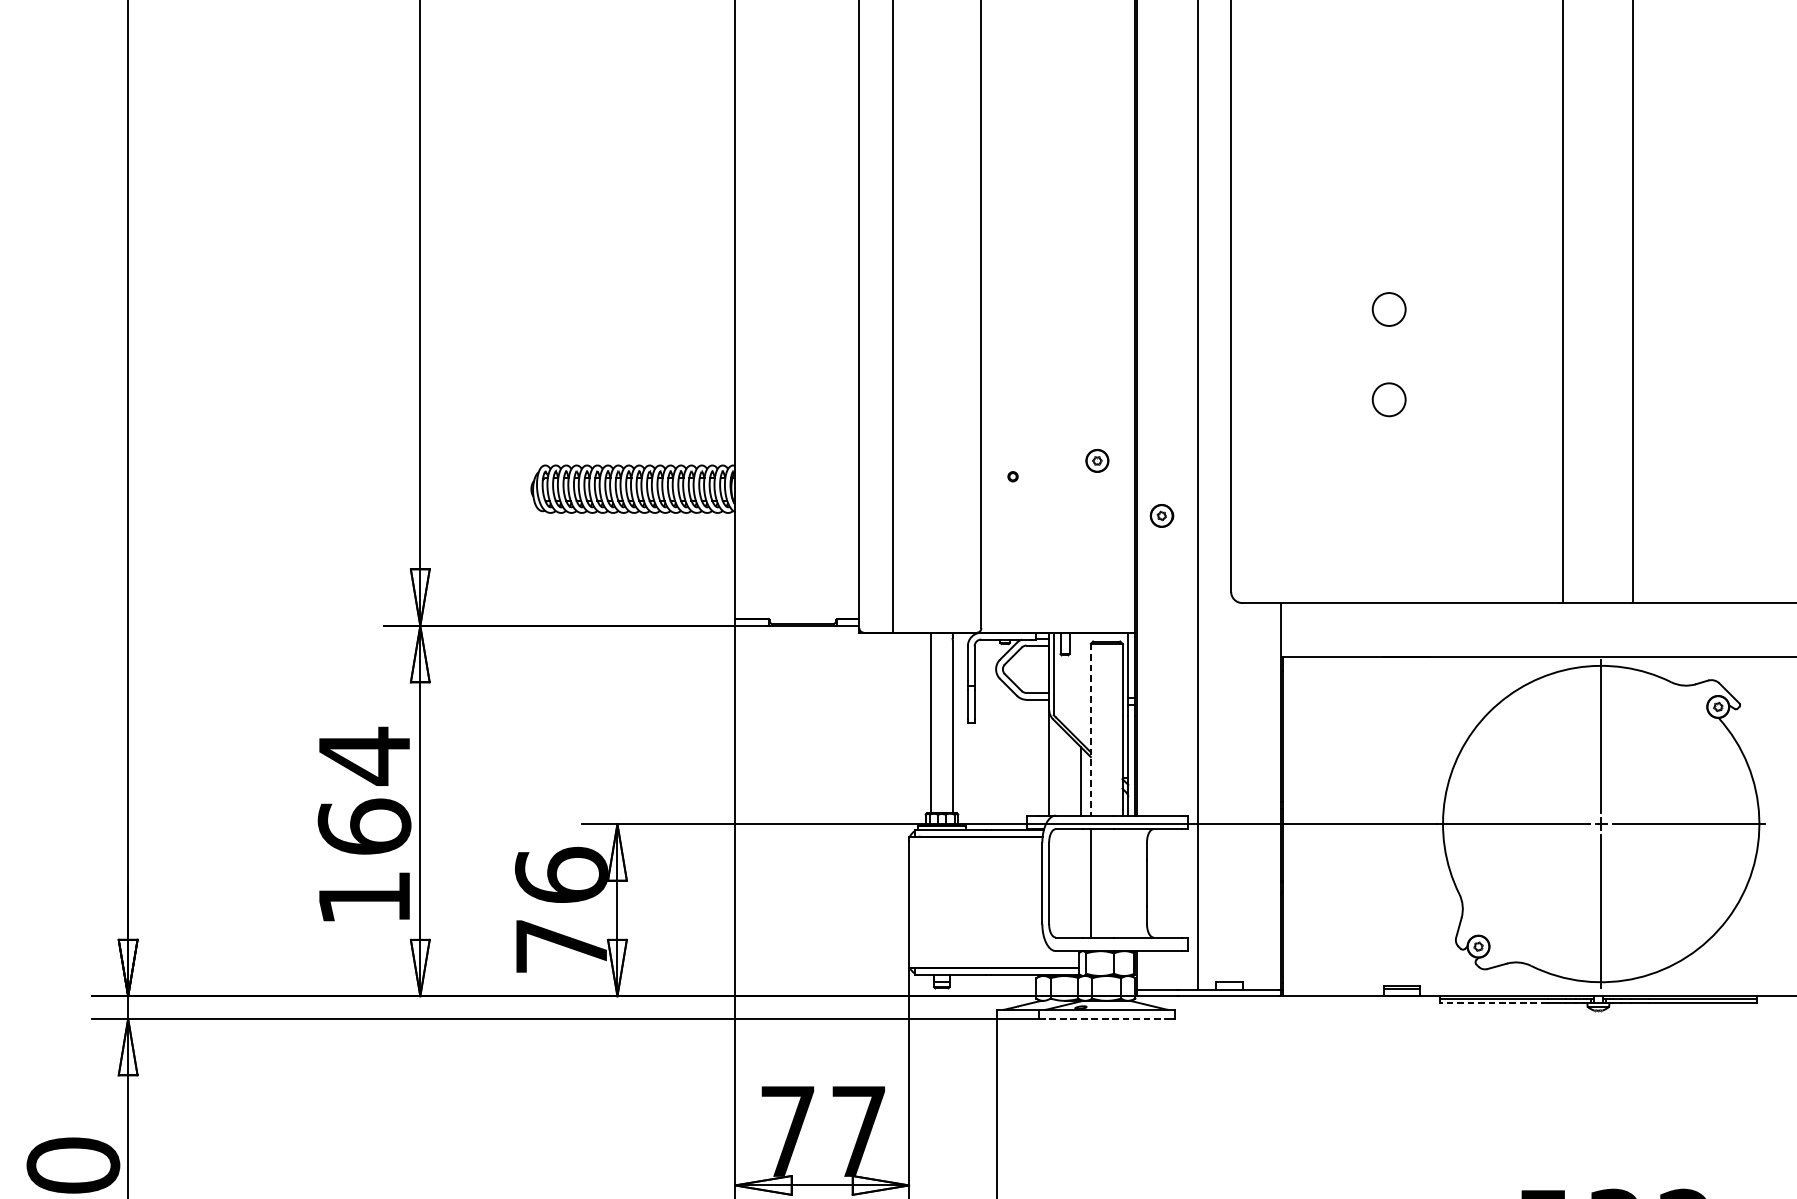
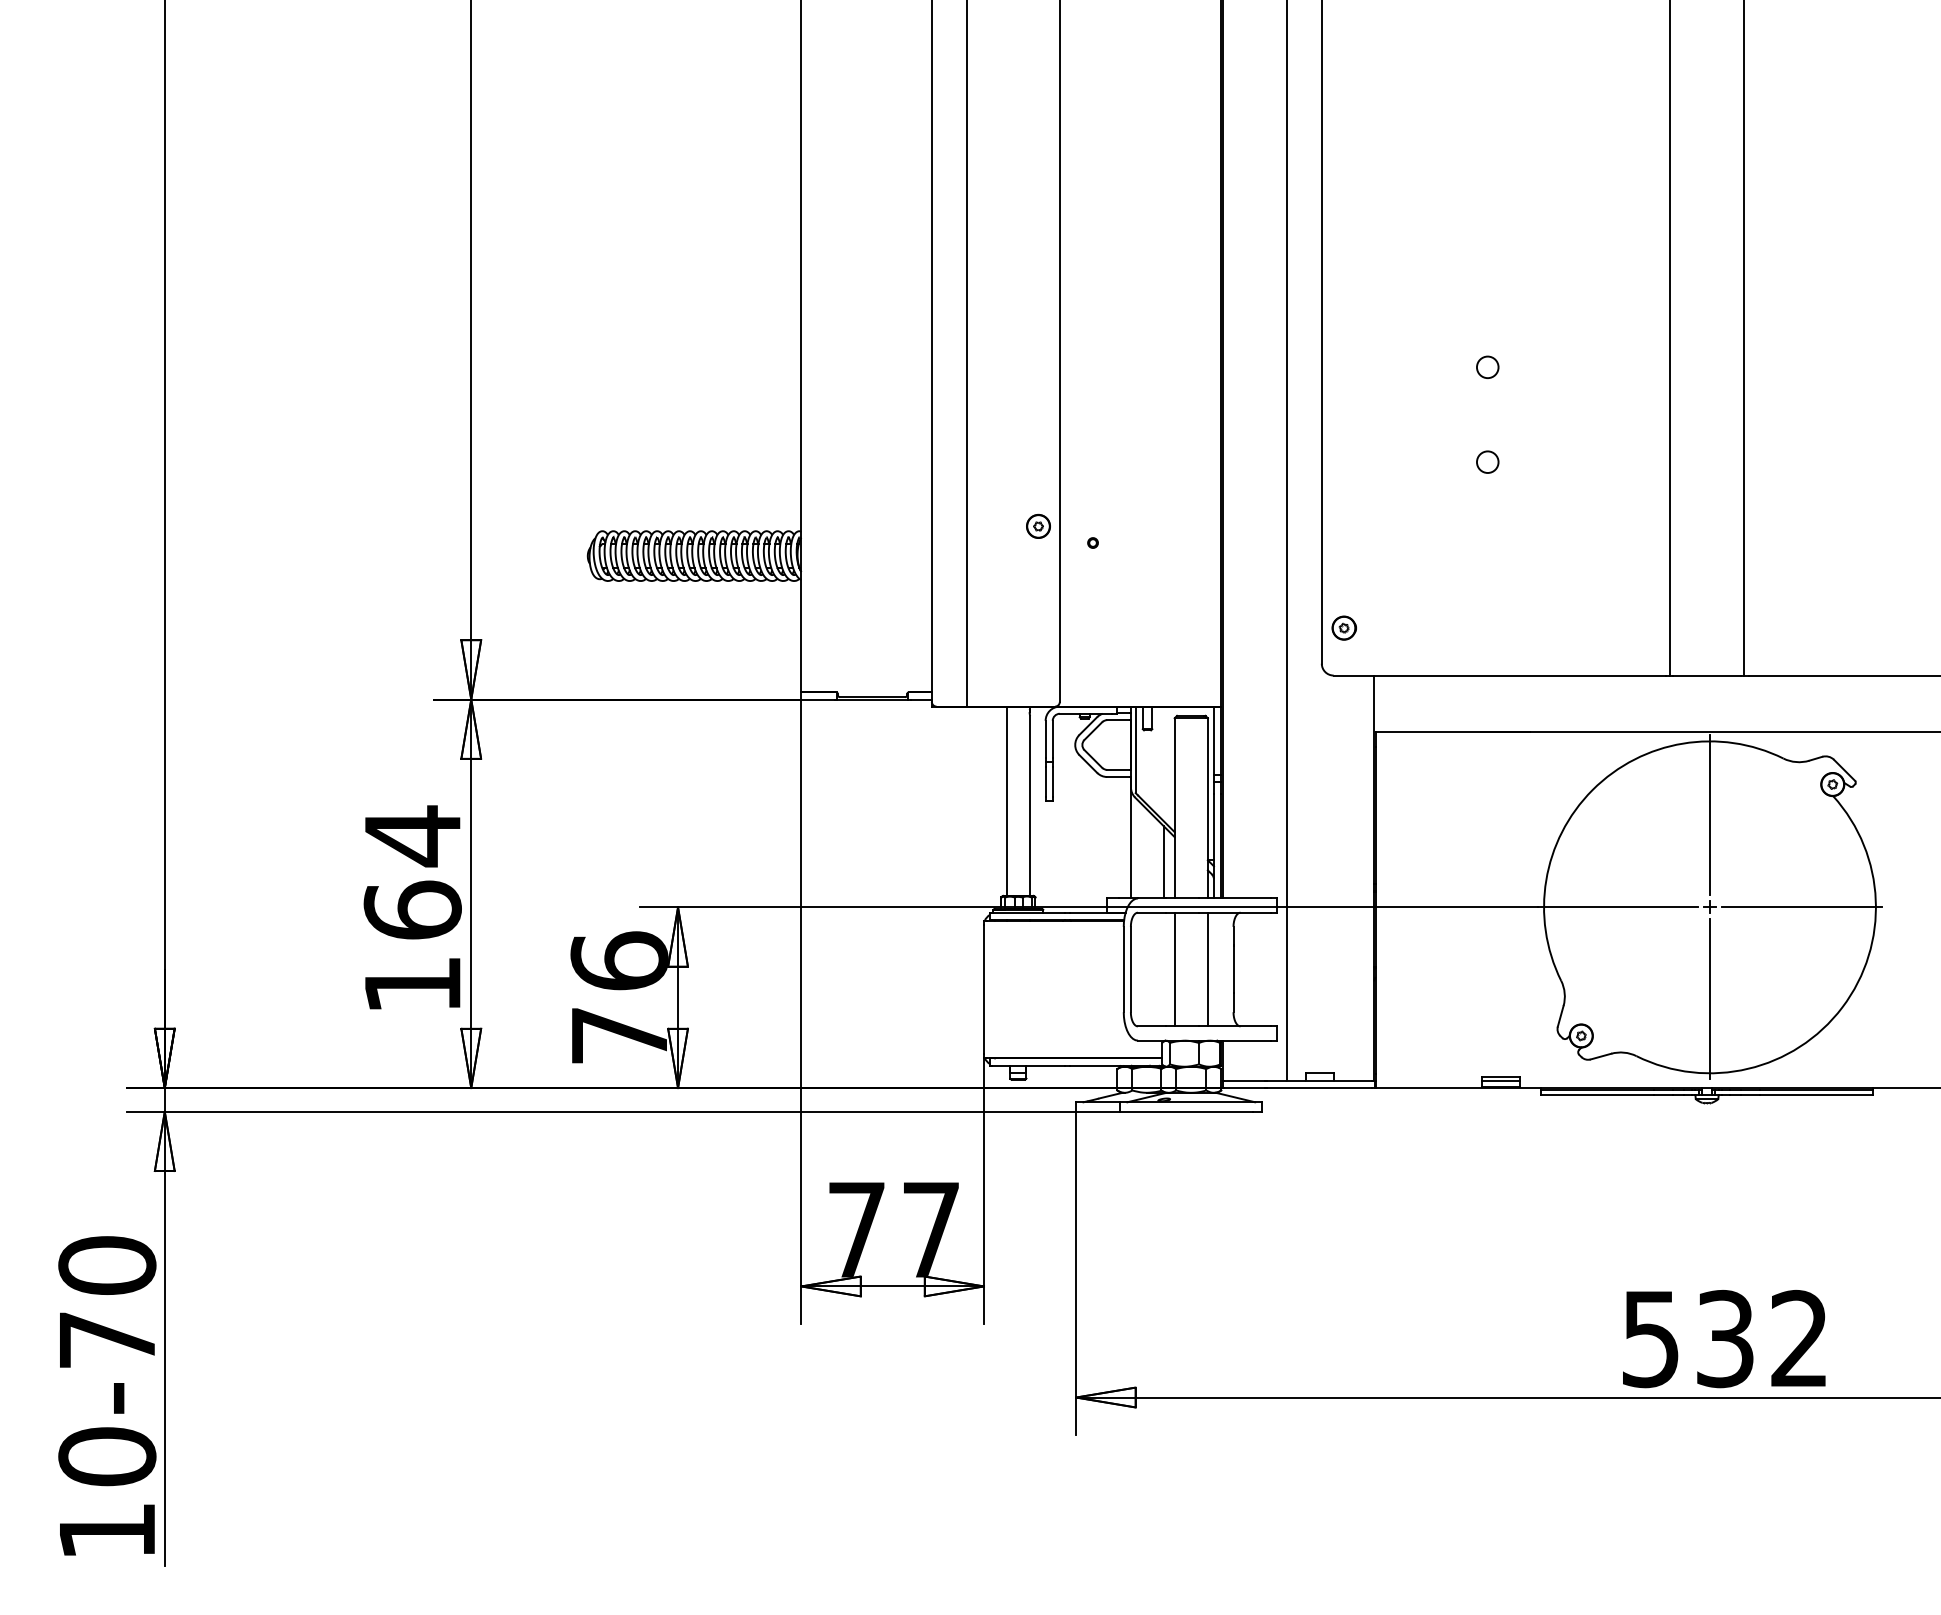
circle: (1389, 308) -> (1487, 366), size x0.62
circle: (1389, 399) -> (1487, 461), size x0.62
part: (1097, 460) -> (1038, 525), moved
part: (1161, 515) -> (1343, 627), moved
line: (1090, 729) -> (1174, 808), dashed -> solid
line: (1122, 883) -> (1207, 969), added
line: (1493, 1003) -> (1596, 1095), dashed -> solid
line: (1103, 1018) -> (1187, 1111), dashed -> solid

